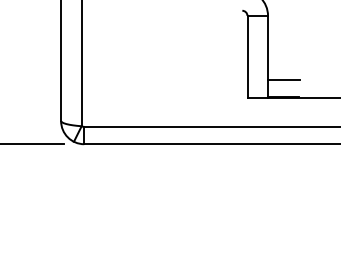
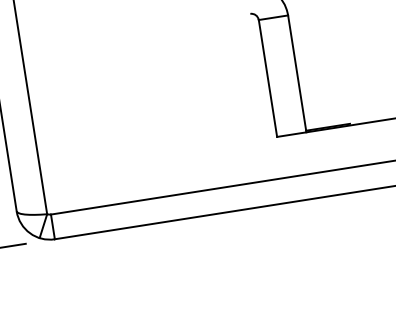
line: (284, 80) -> (325, 103), removed

